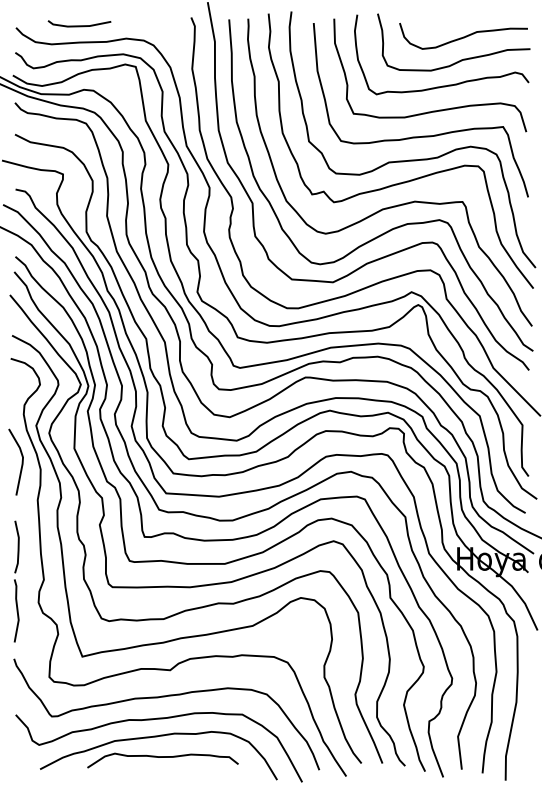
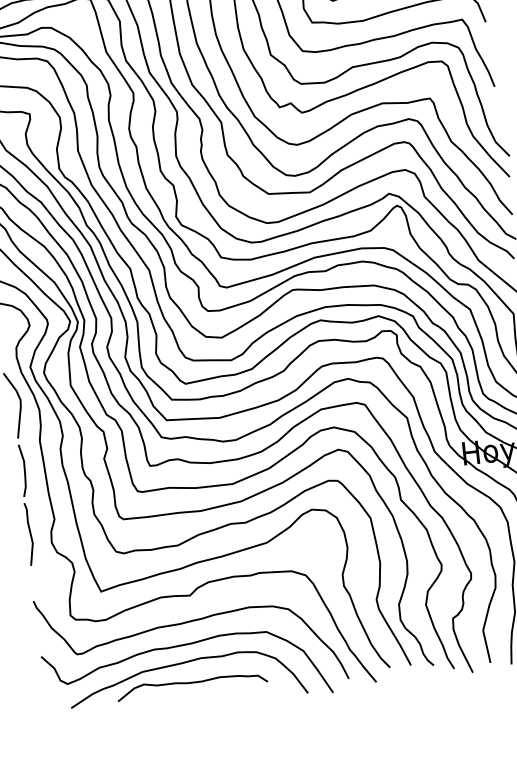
part: (16, 581) -> (26, 505), moved

